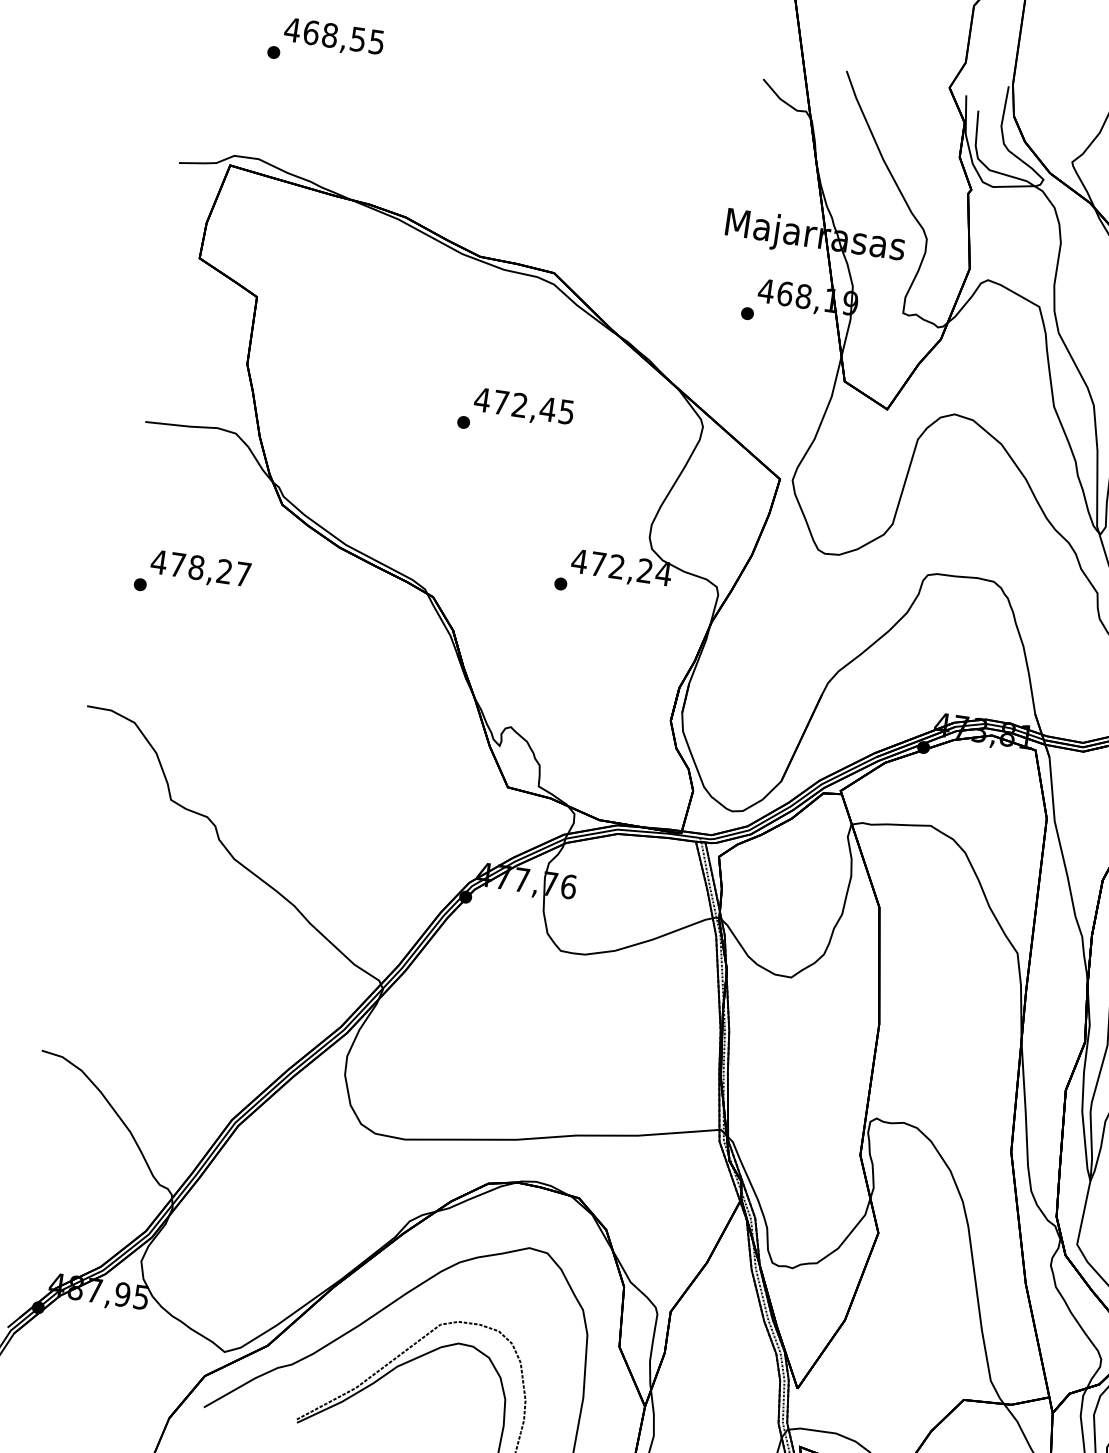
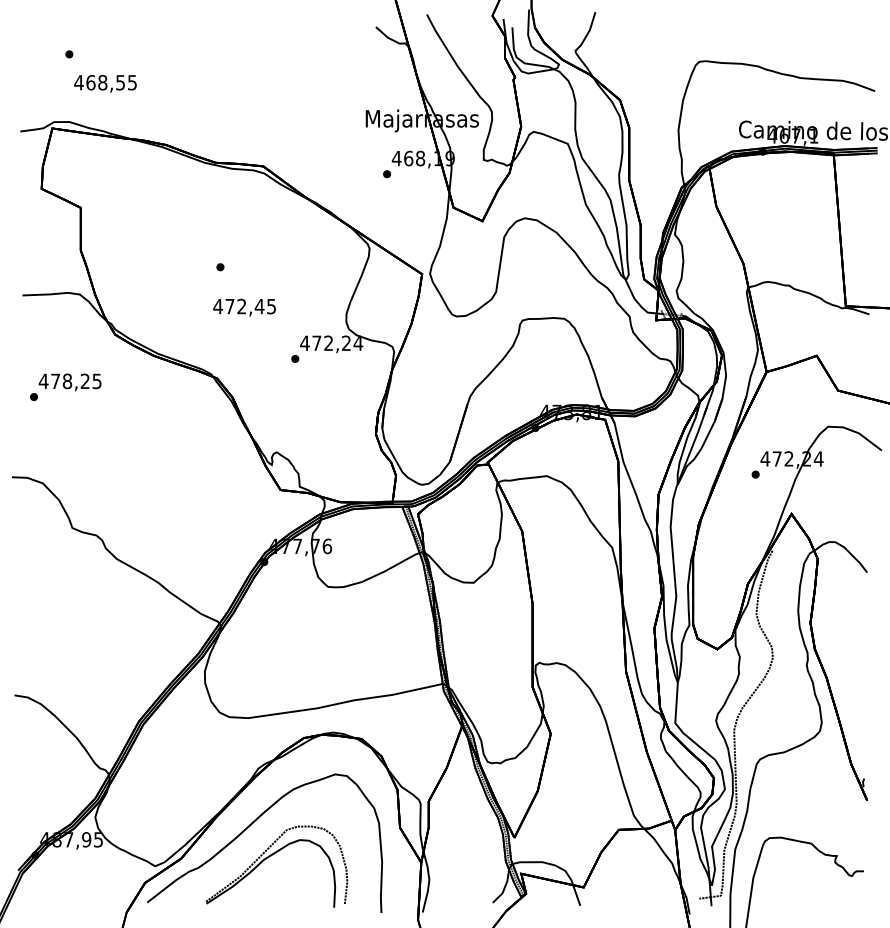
text: (334, 37) -> (105, 83), moved
text: (523, 407) -> (244, 307), moved
text: (242, 574) -> (96, 381), 478,27 -> 478,25

